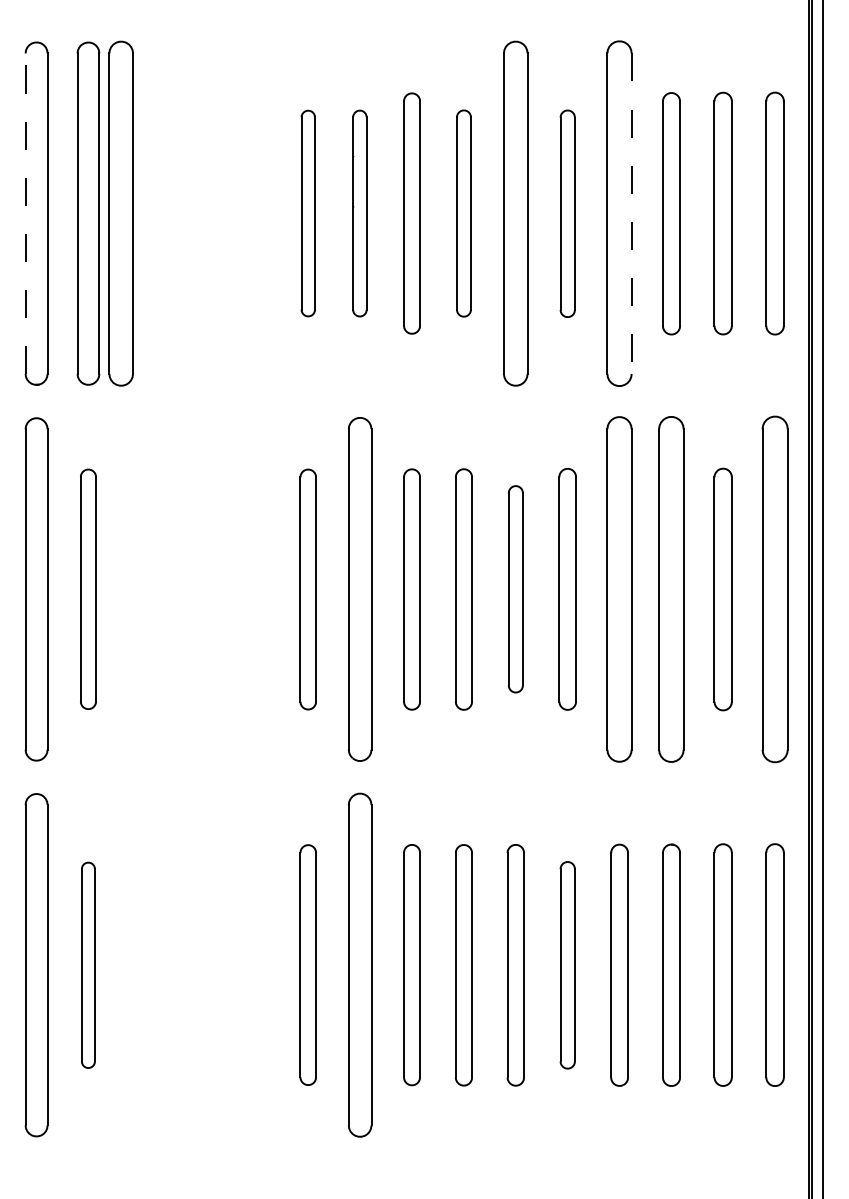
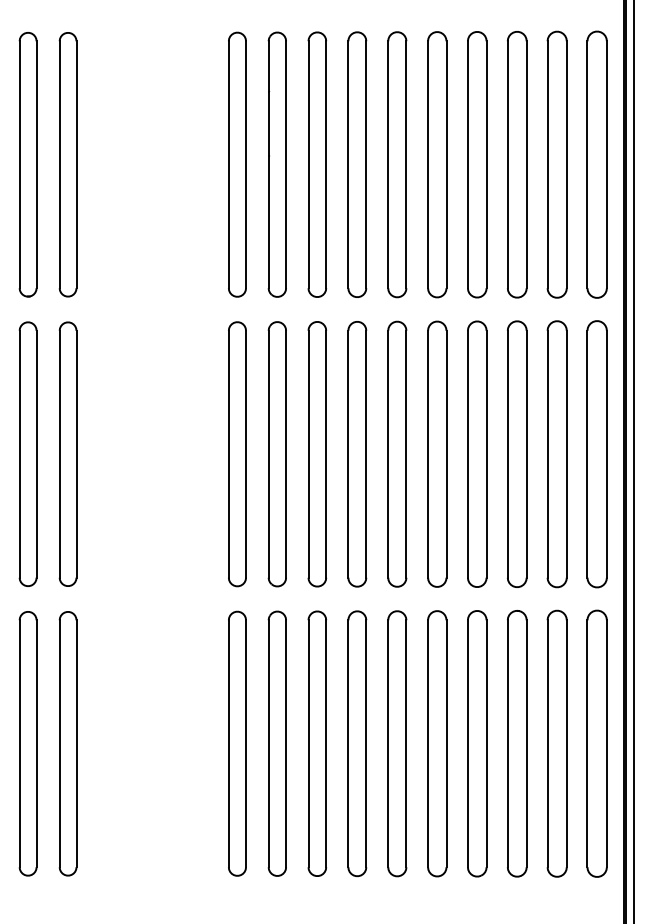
line: (25, 213) -> (19, 164), dashed -> solid
part: (121, 213) -> (93, 164), removed
part: (308, 213) -> (237, 164), size x1.67
part: (358, 213) -> (276, 164), size x1.67
part: (412, 213) -> (317, 164), size x1.43
part: (464, 213) -> (357, 164), size x1.67
part: (567, 213) -> (437, 164), size x1.67
part: (671, 213) -> (517, 164), size x1.43
part: (722, 213) -> (556, 164), size x1.43
part: (774, 213) -> (596, 164), size x1.43
line: (631, 214) -> (486, 165), dashed -> solid
part: (87, 588) -> (67, 453), size x1.43
part: (516, 588) -> (397, 453), size x1.67
part: (567, 588) -> (437, 453), size x1.43
part: (308, 589) -> (237, 454), size x1.43
part: (412, 589) -> (317, 454), size x1.43
part: (464, 589) -> (357, 454), size x1.43
part: (722, 589) -> (556, 454), size x1.43
part: (87, 964) -> (67, 743), size x1.67
part: (308, 964) -> (237, 743), size x1.43
part: (412, 964) -> (317, 743), size x1.43
part: (464, 964) -> (357, 743), size x1.43
part: (516, 964) -> (397, 743), size x1.43
part: (567, 964) -> (437, 743), size x1.67
part: (619, 964) -> (477, 743), size x1.43
part: (671, 964) -> (517, 743), size x1.43
part: (722, 964) -> (556, 743), size x1.43
part: (774, 964) -> (596, 743), size x1.43

